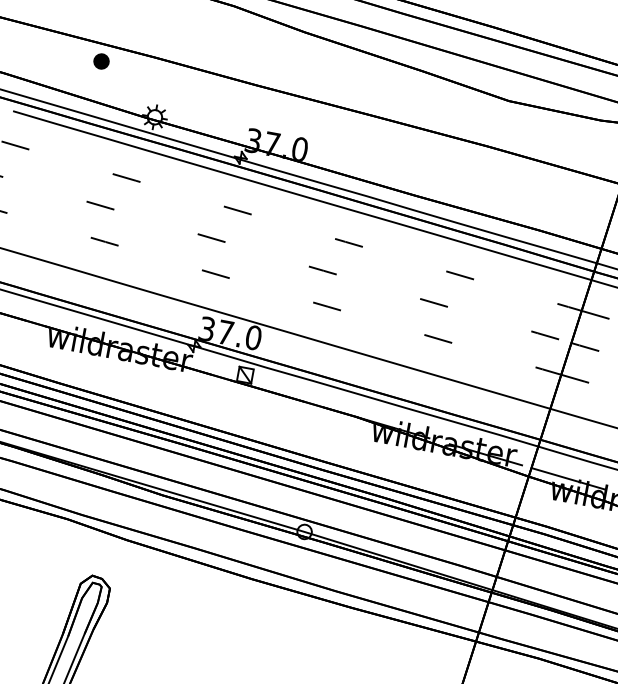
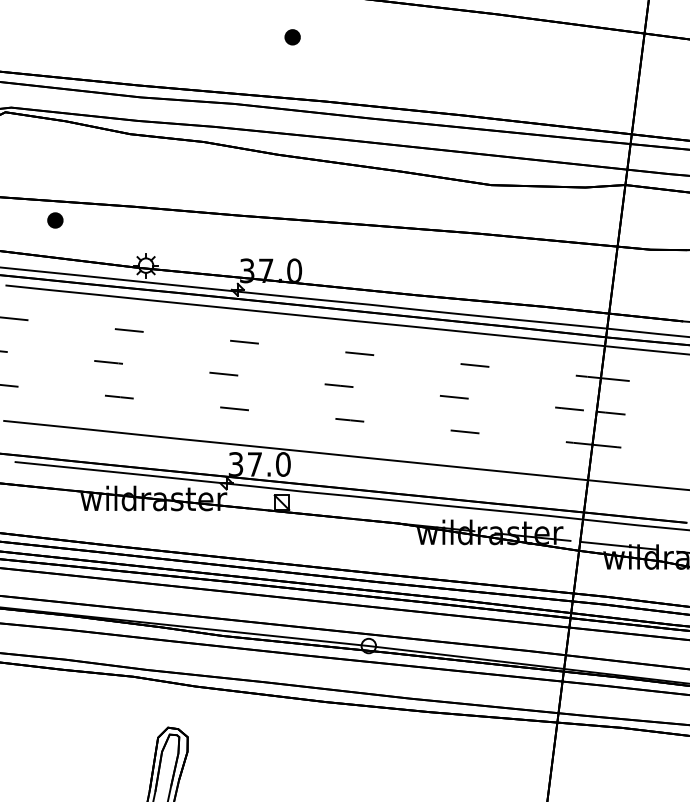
part: (101, 61) -> (55, 220), moved

